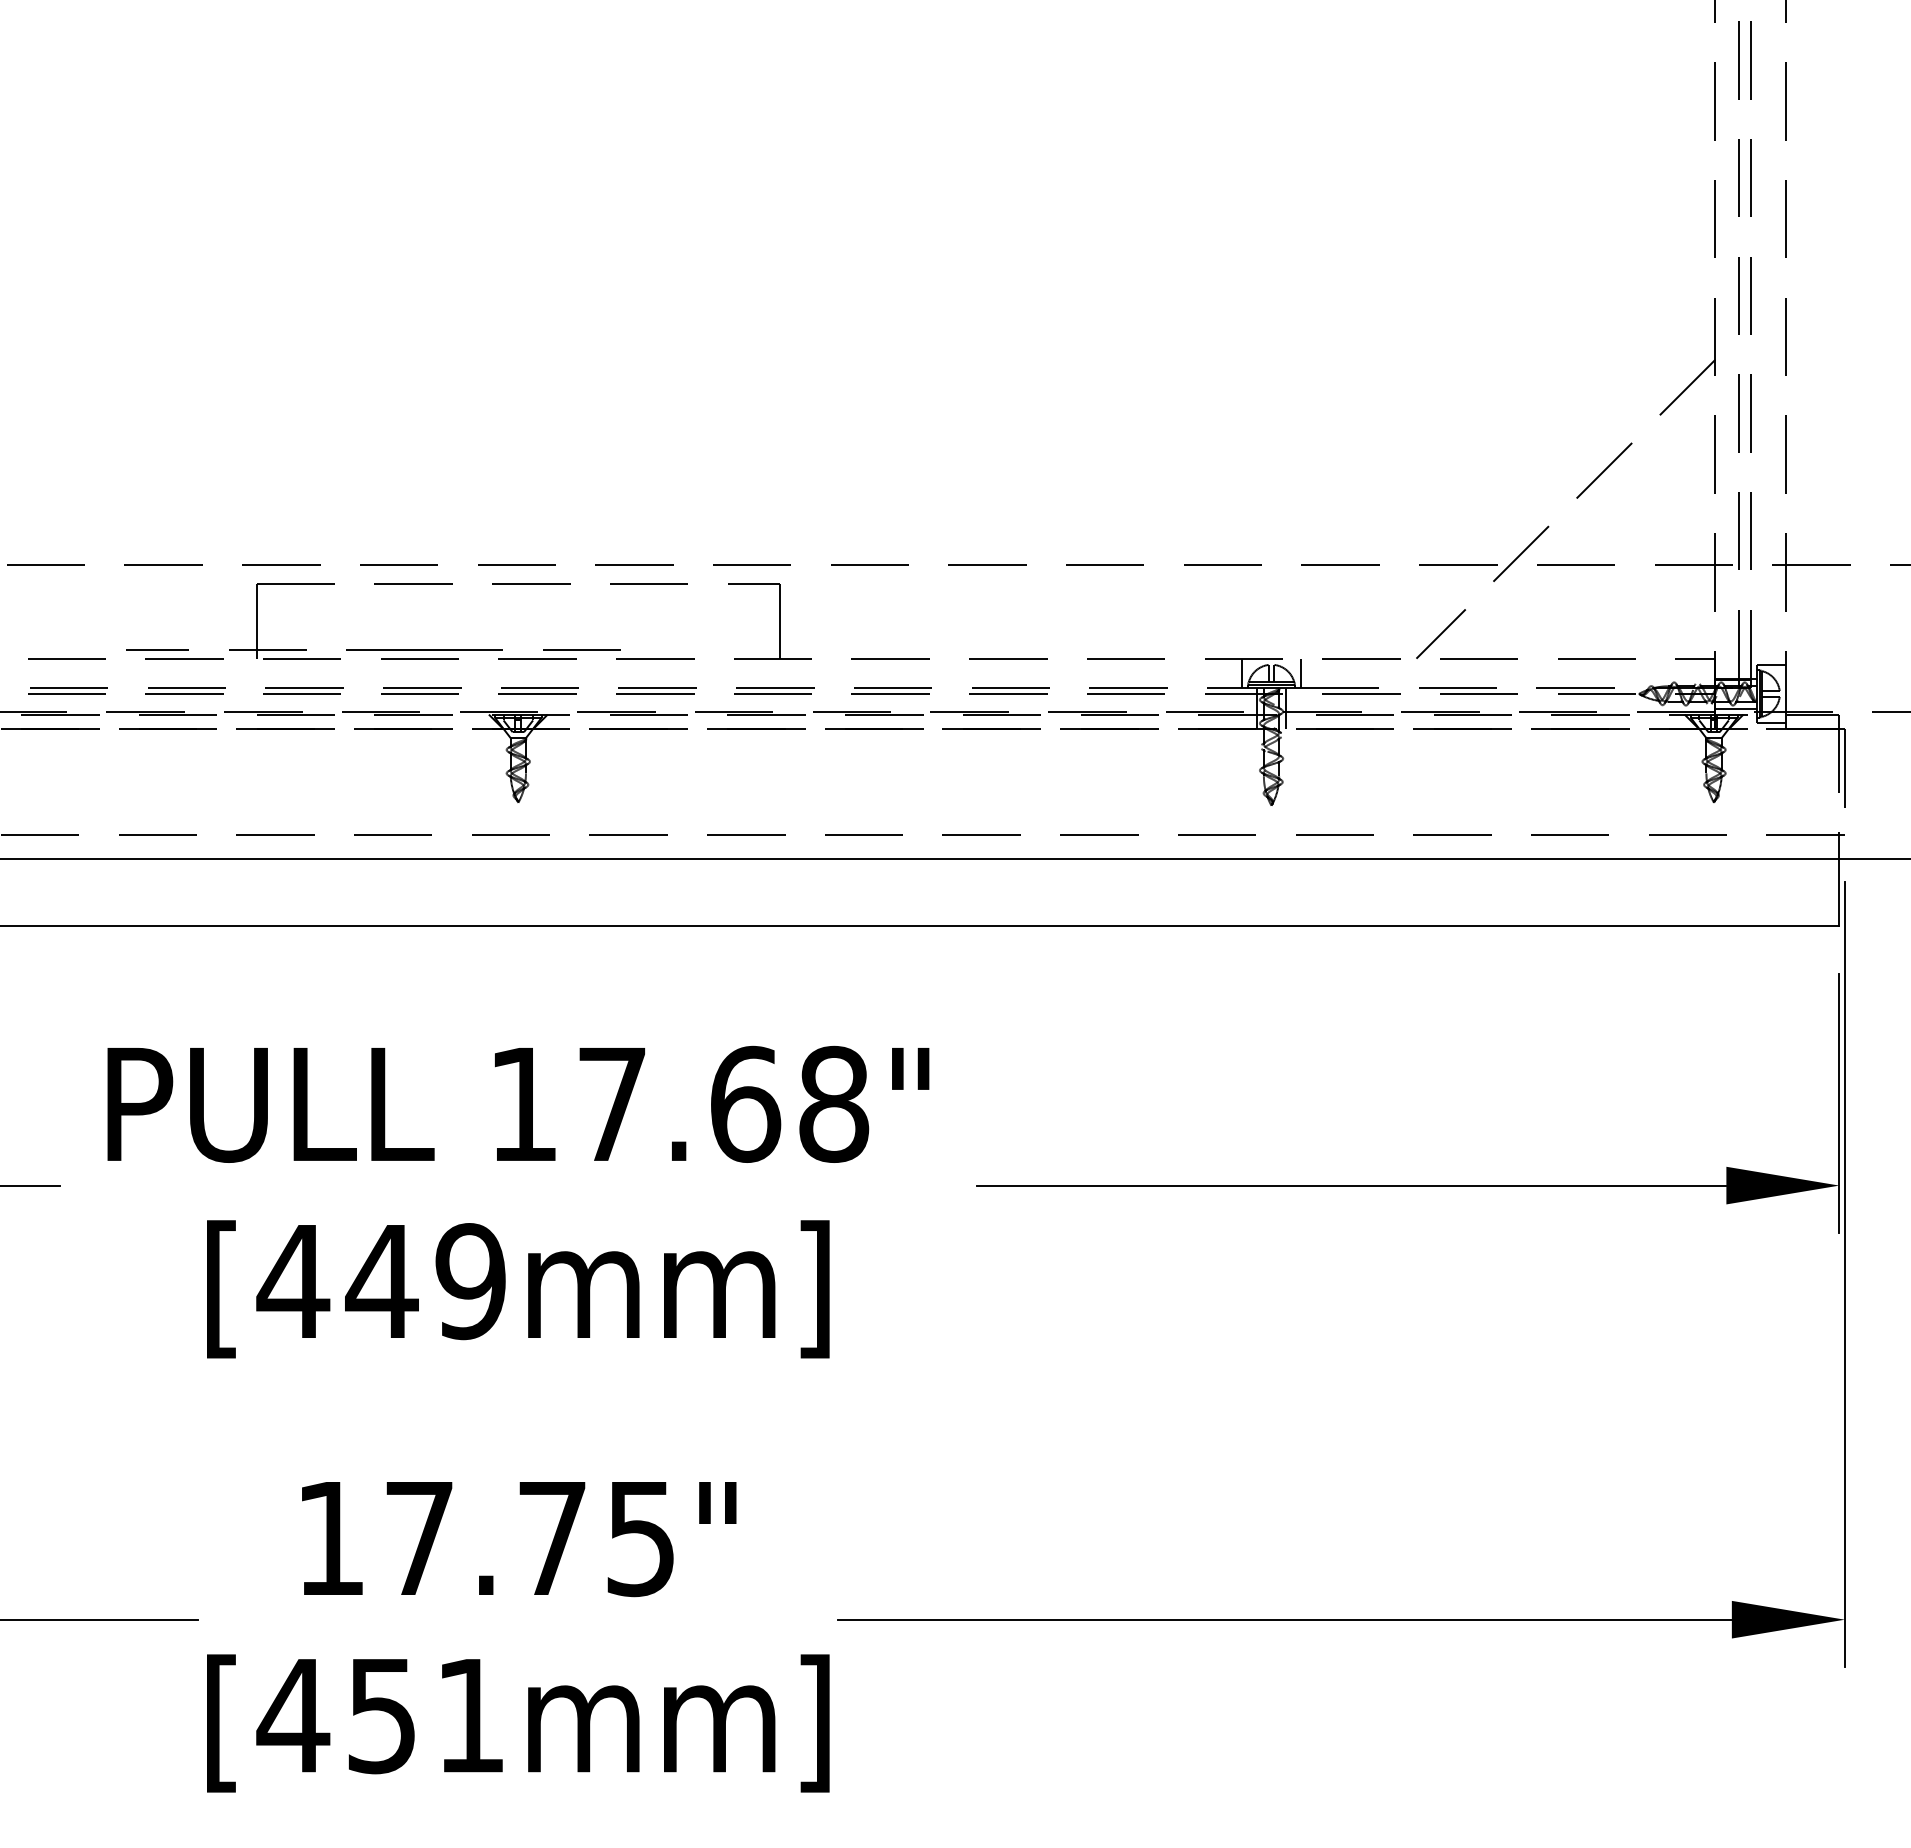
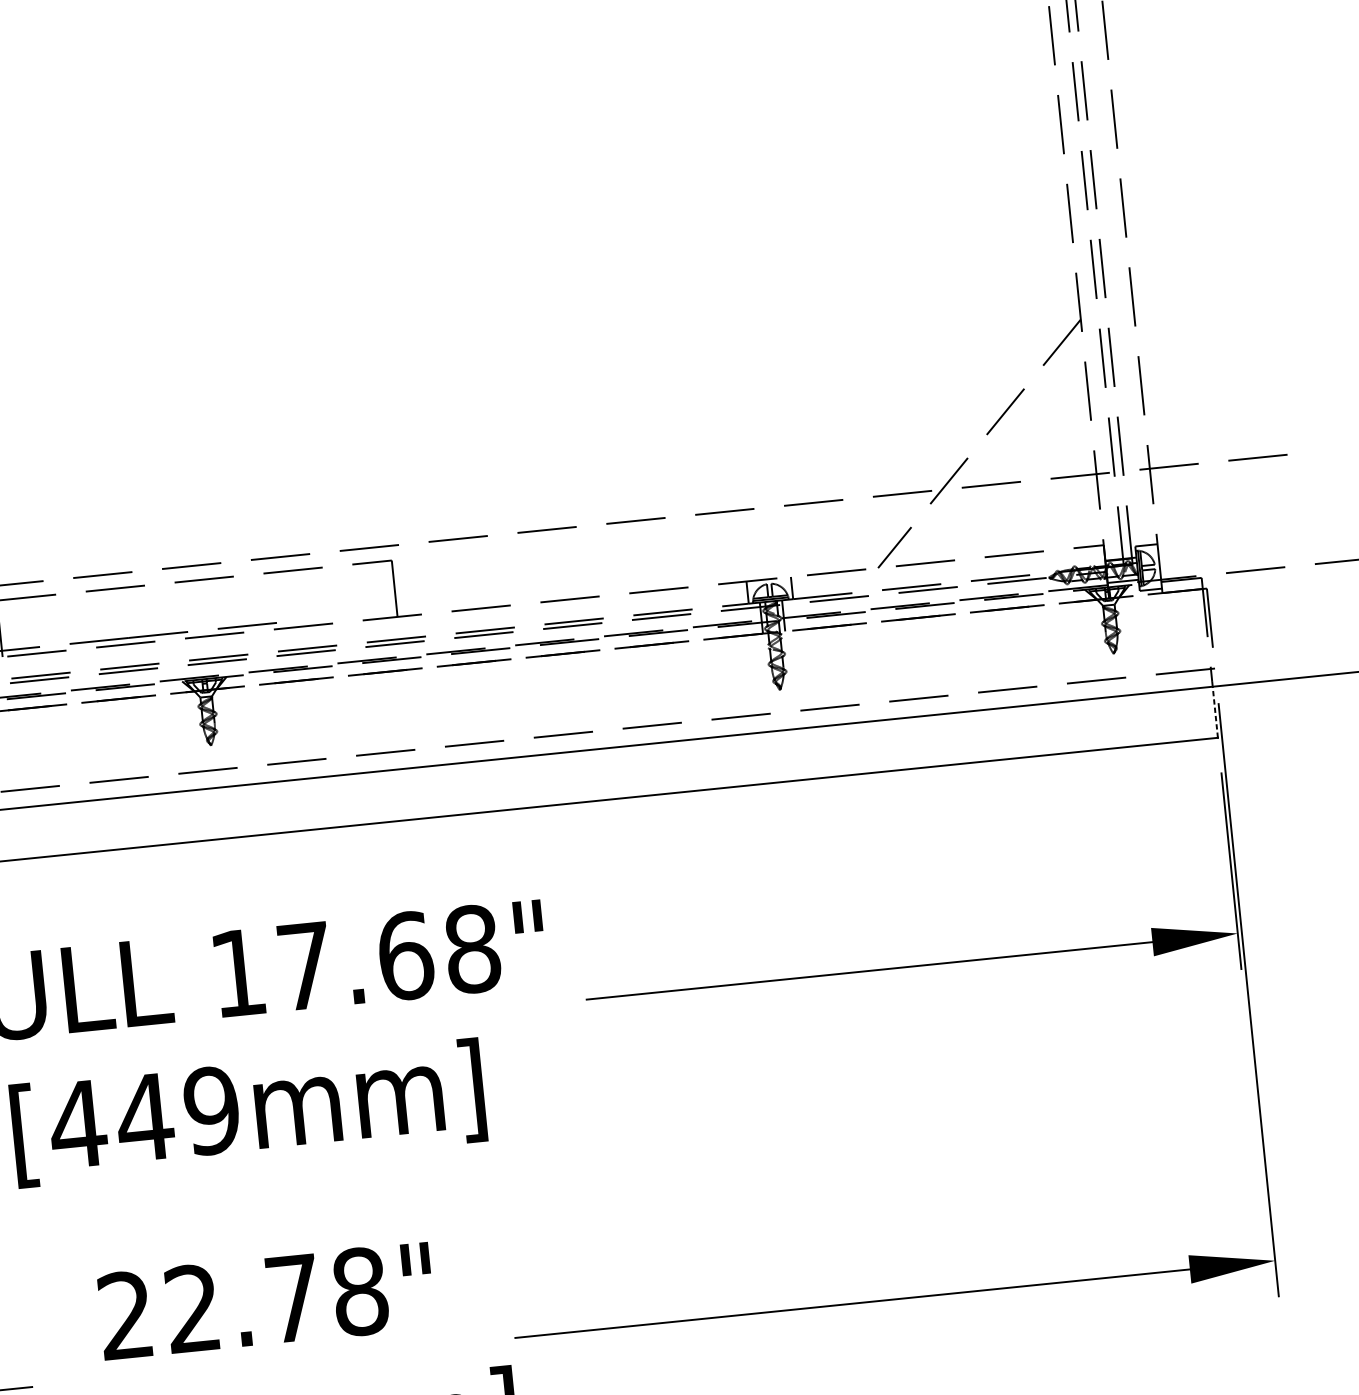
line: (1839, 892) -> (1215, 712), solid -> dashed
text: (486, 1538) -> (243, 1303), 17.75" -> 22.78"

